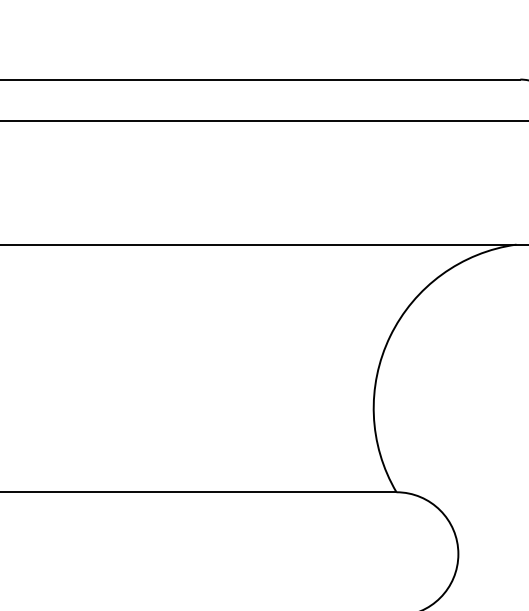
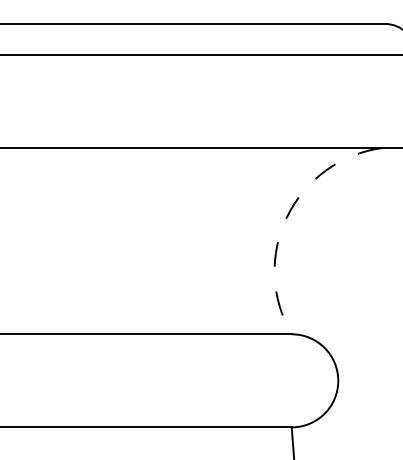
arc: (390, 336) -> (287, 217), solid -> dashed

